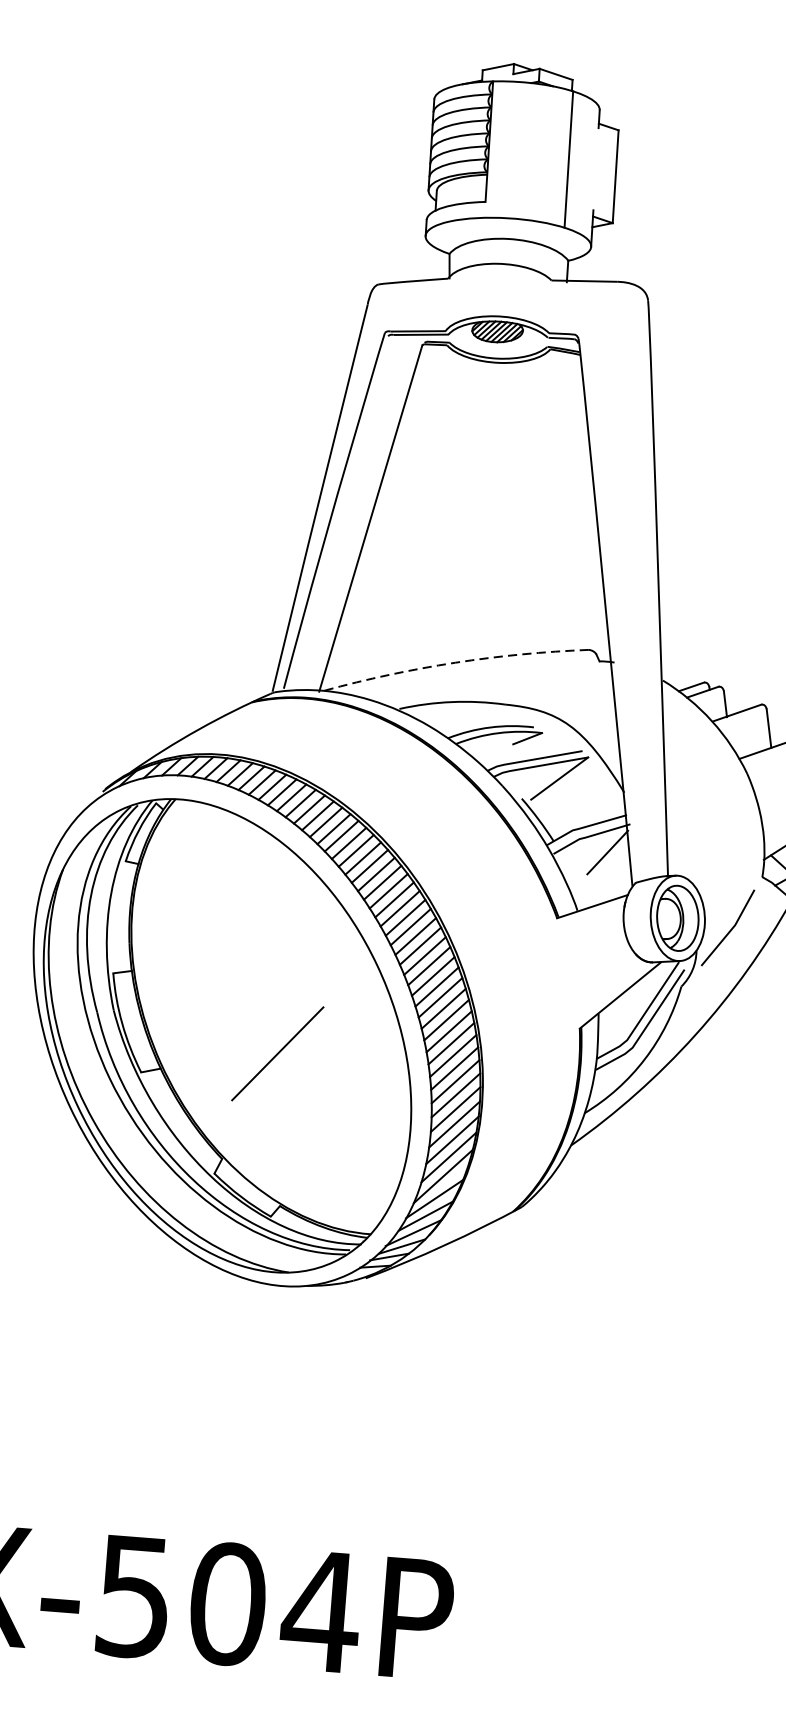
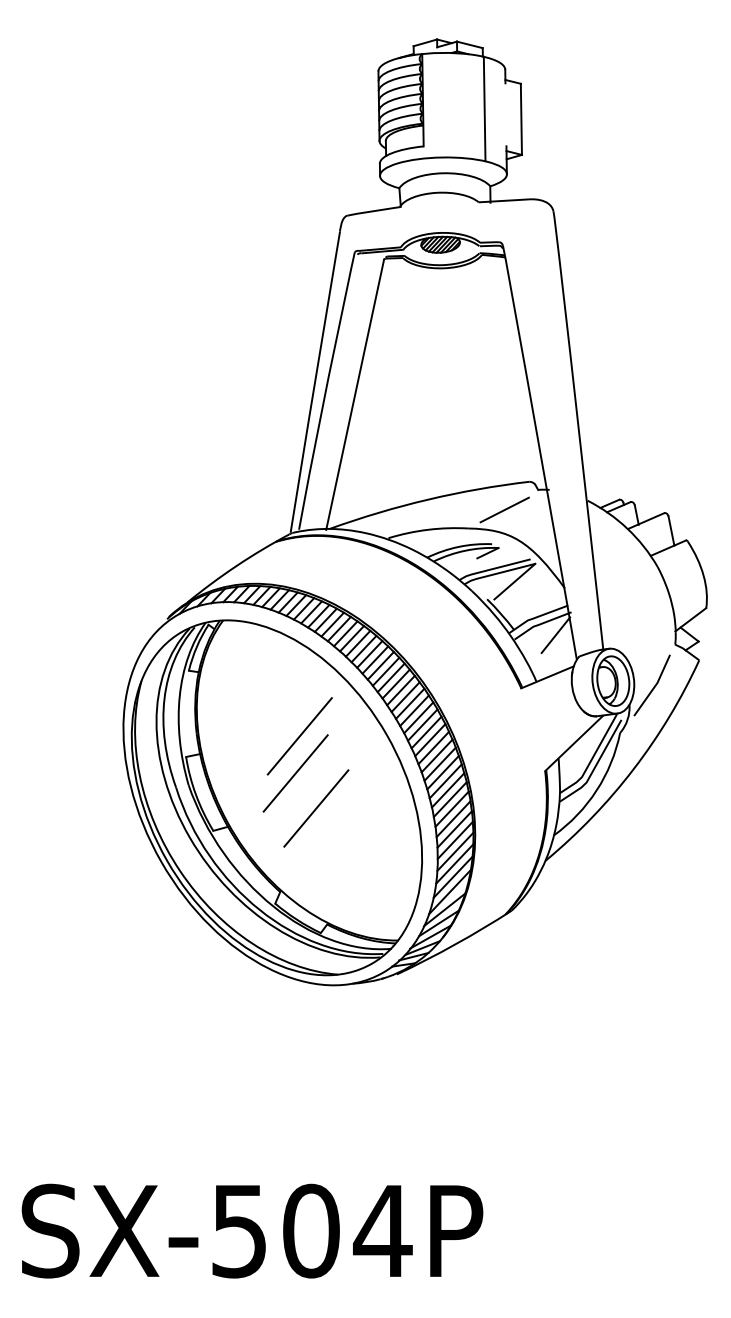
arc: (455, 662) -> (428, 499), dashed -> solid
line: (553, 683) -> (504, 509), added
line: (263, 958) -> (299, 736), added
line: (254, 1006) -> (295, 773), added

